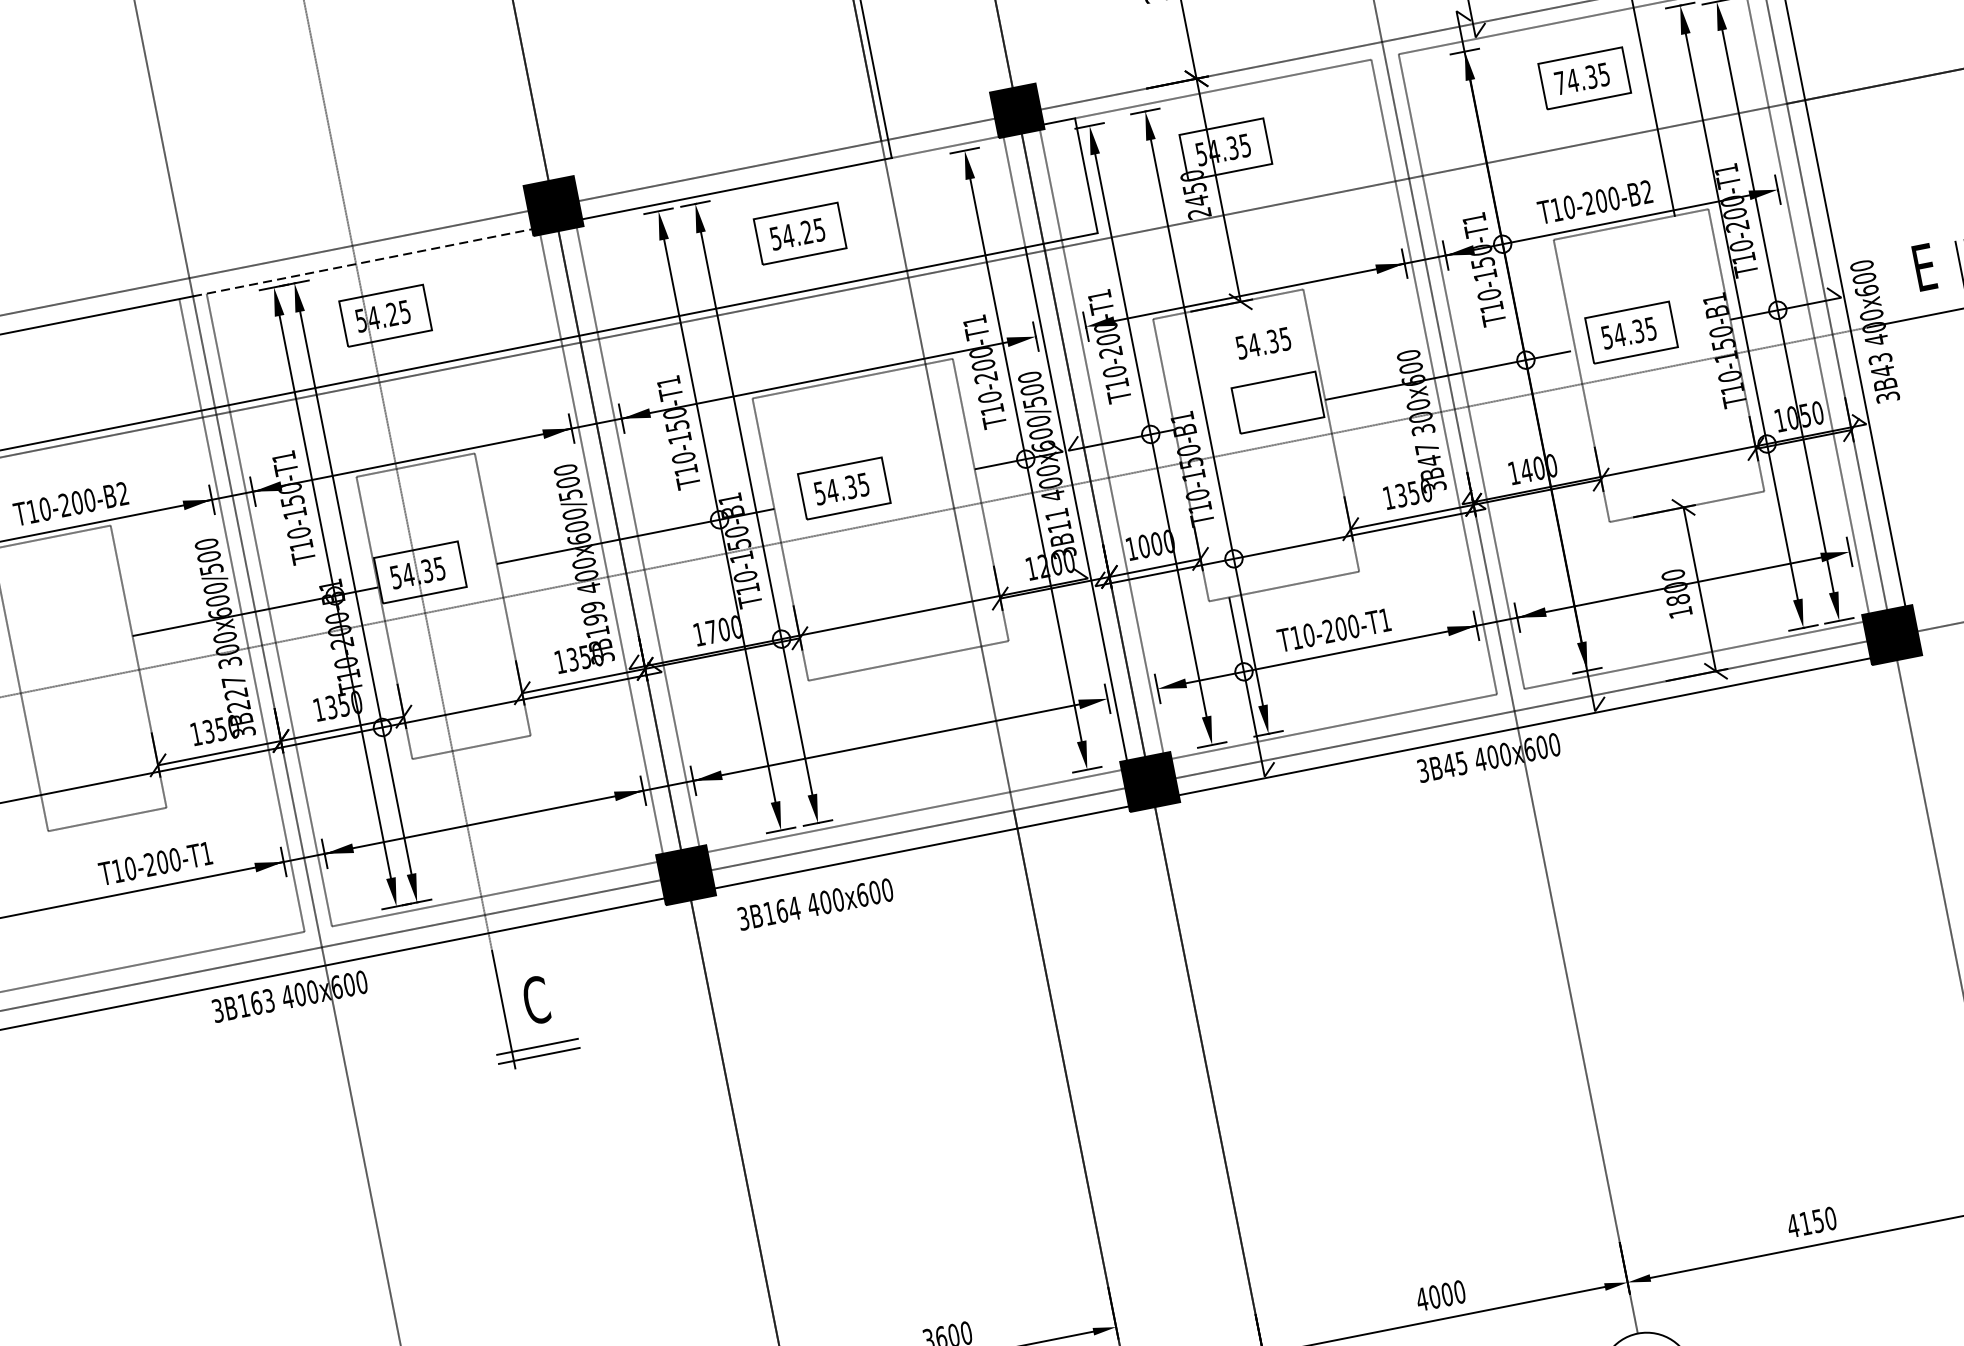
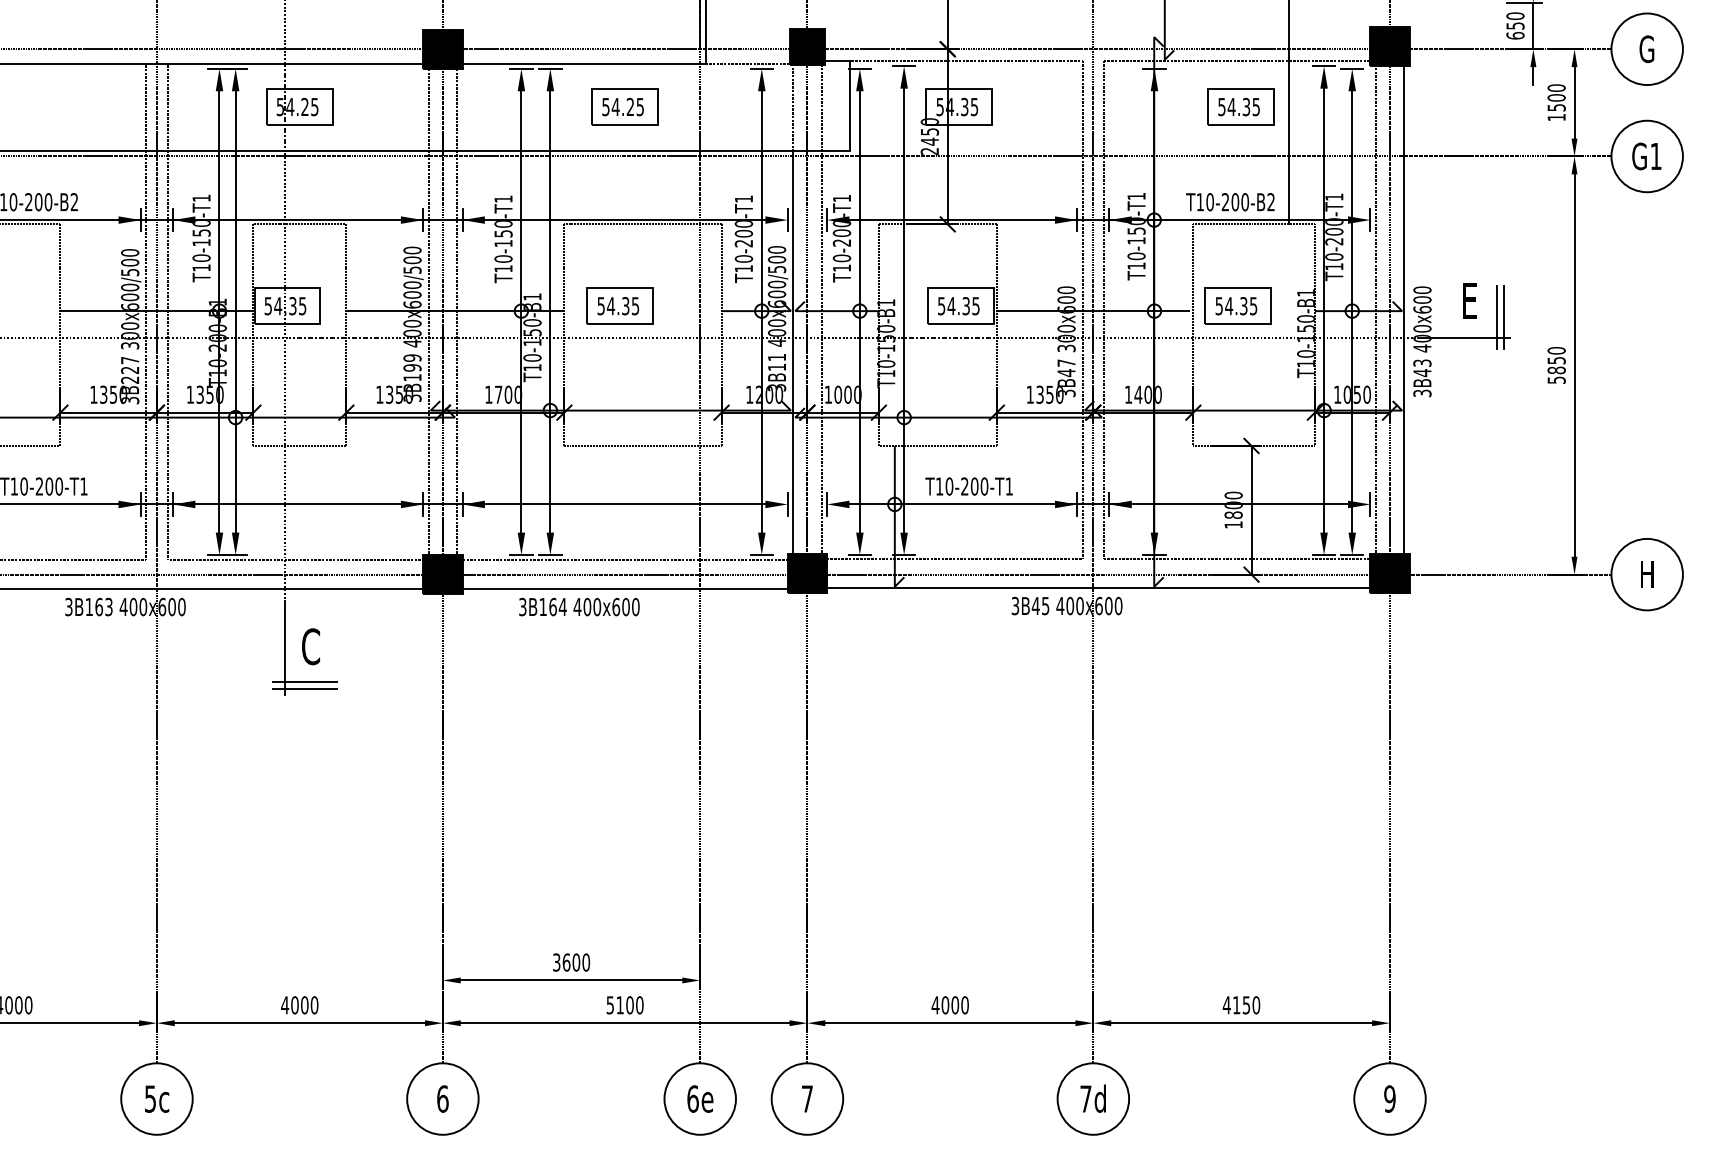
text: (1559, 83) -> (1221, 107), 74.35 -> 54.35
line: (363, 262) -> (290, 63), dashed -> solid
text: (1263, 343) -> (958, 306), moved
text: (815, 903) -> (579, 606), moved

